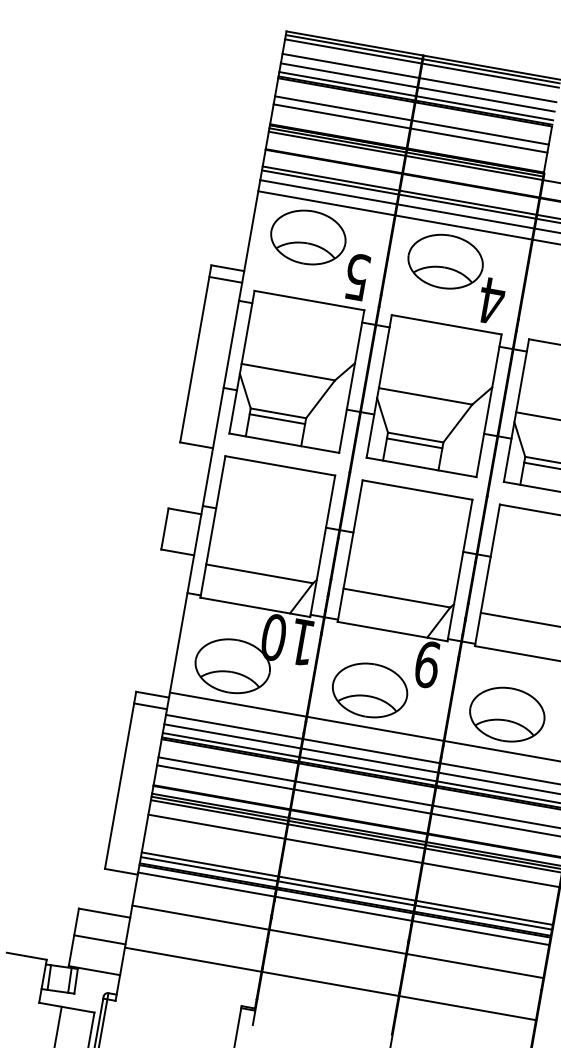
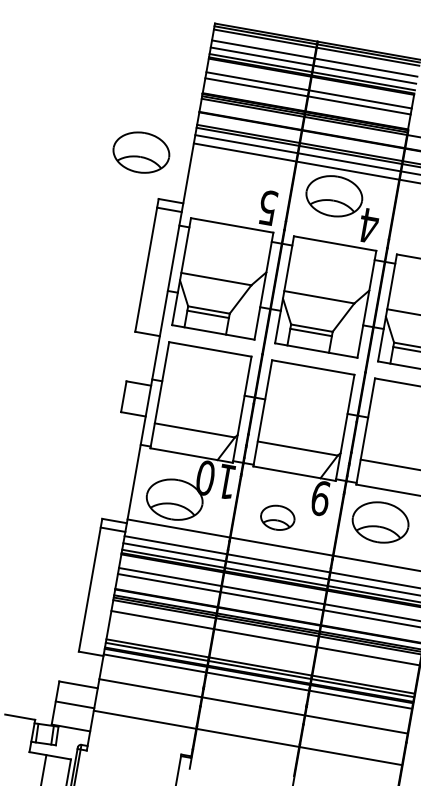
part: (308, 237) -> (141, 152), moved
part: (370, 690) -> (278, 517), size x0.6
part: (507, 714) -> (380, 522), moved

